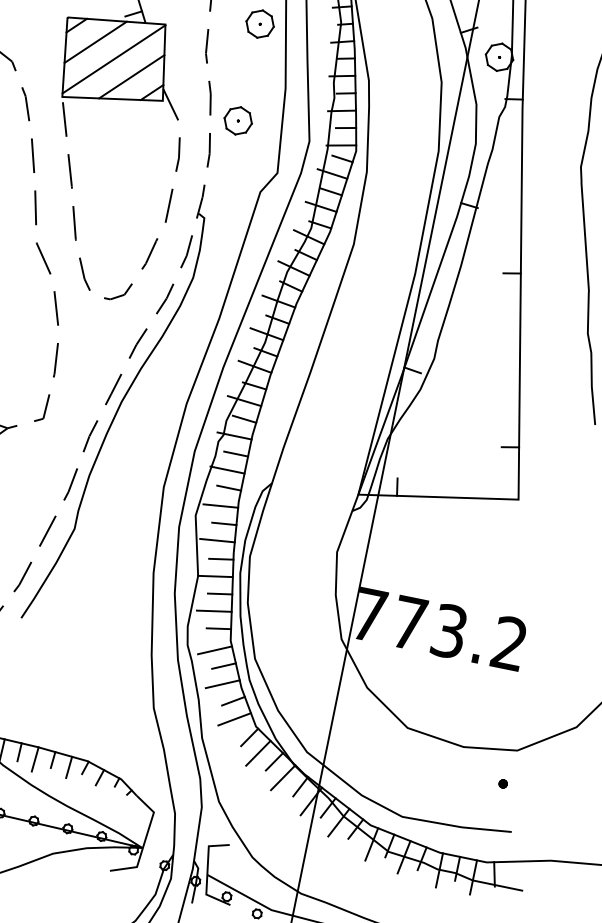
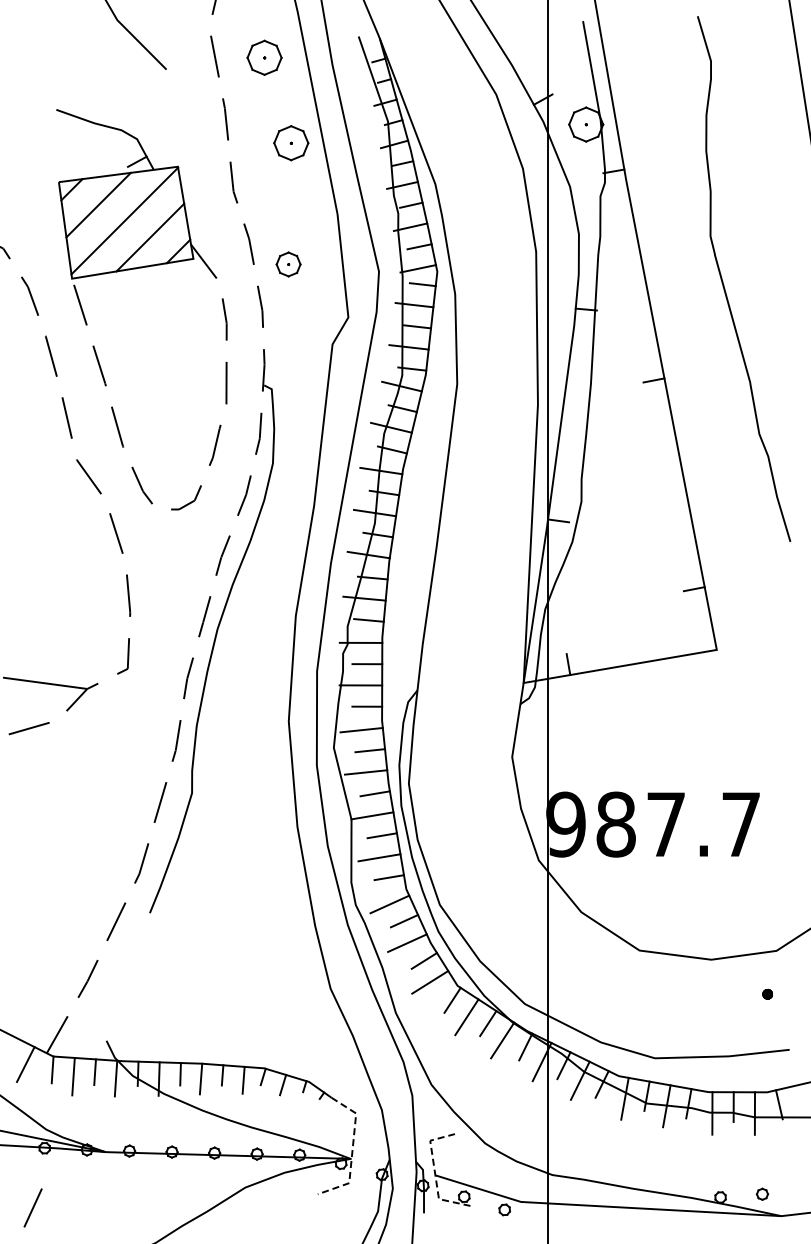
part: (238, 120) -> (288, 264), size x0.7
text: (438, 629) -> (652, 824), 773.2 -> 987.7
line: (144, 841) -> (352, 1150), solid -> dashed
line: (207, 872) -> (435, 1172), solid -> dashed

